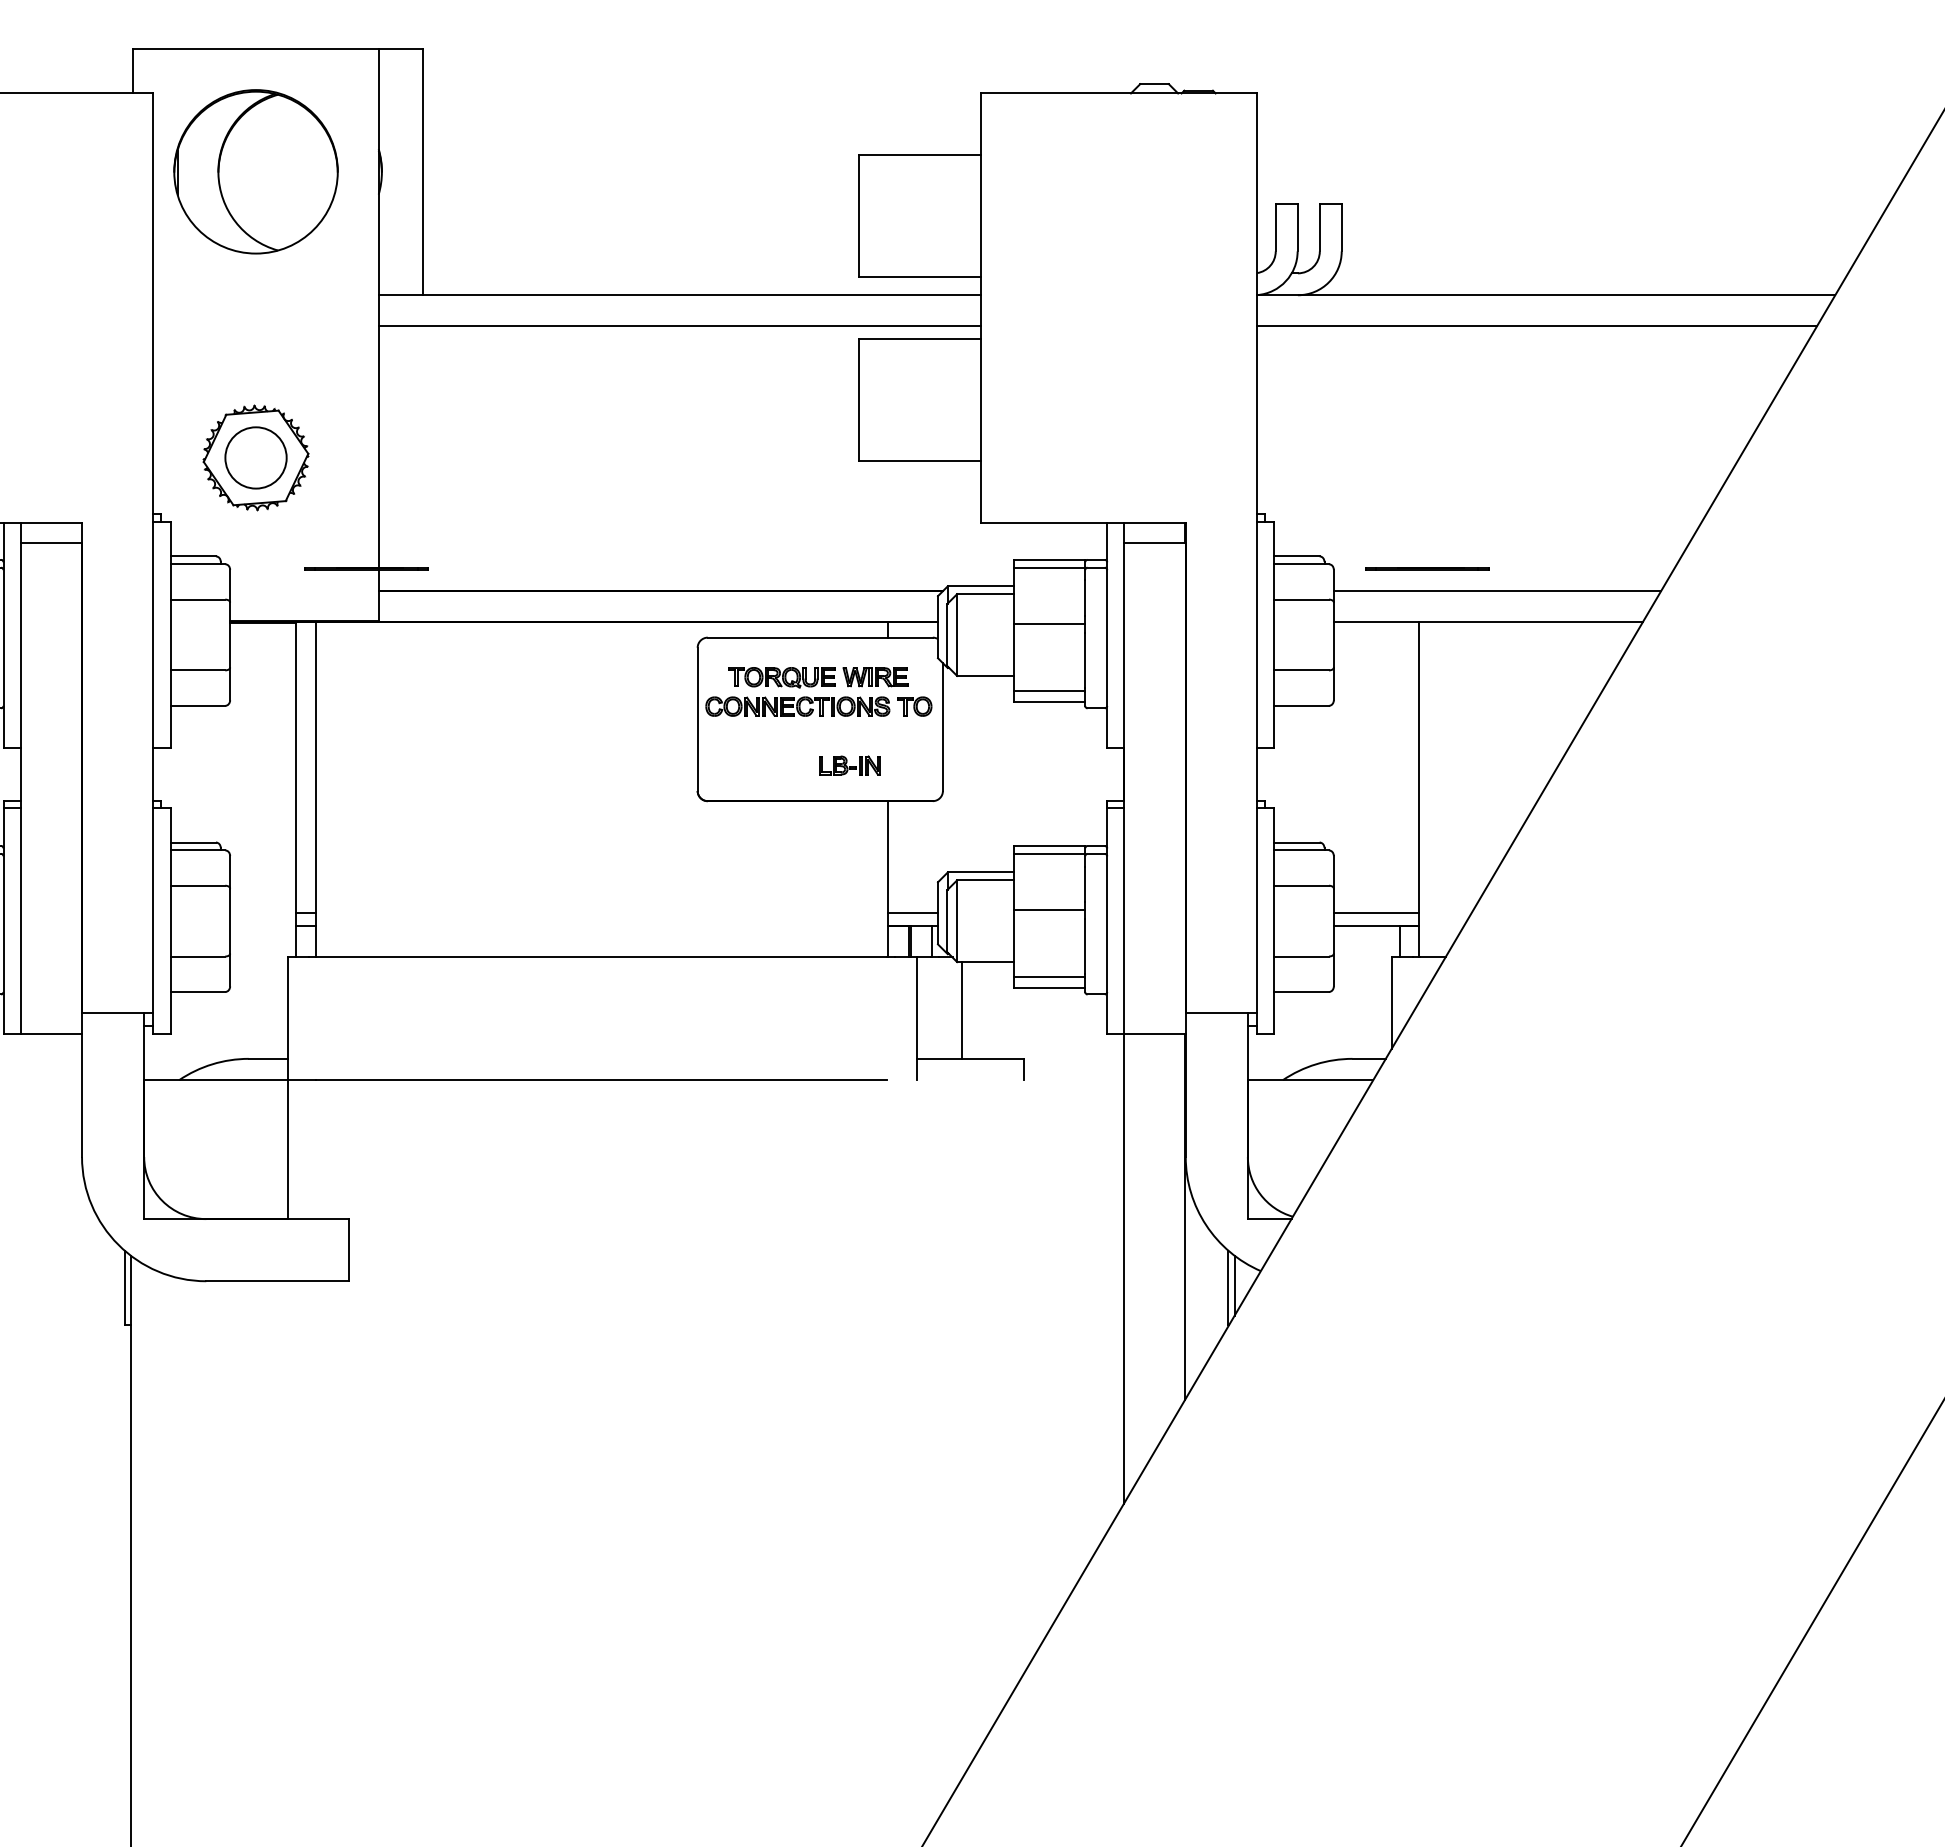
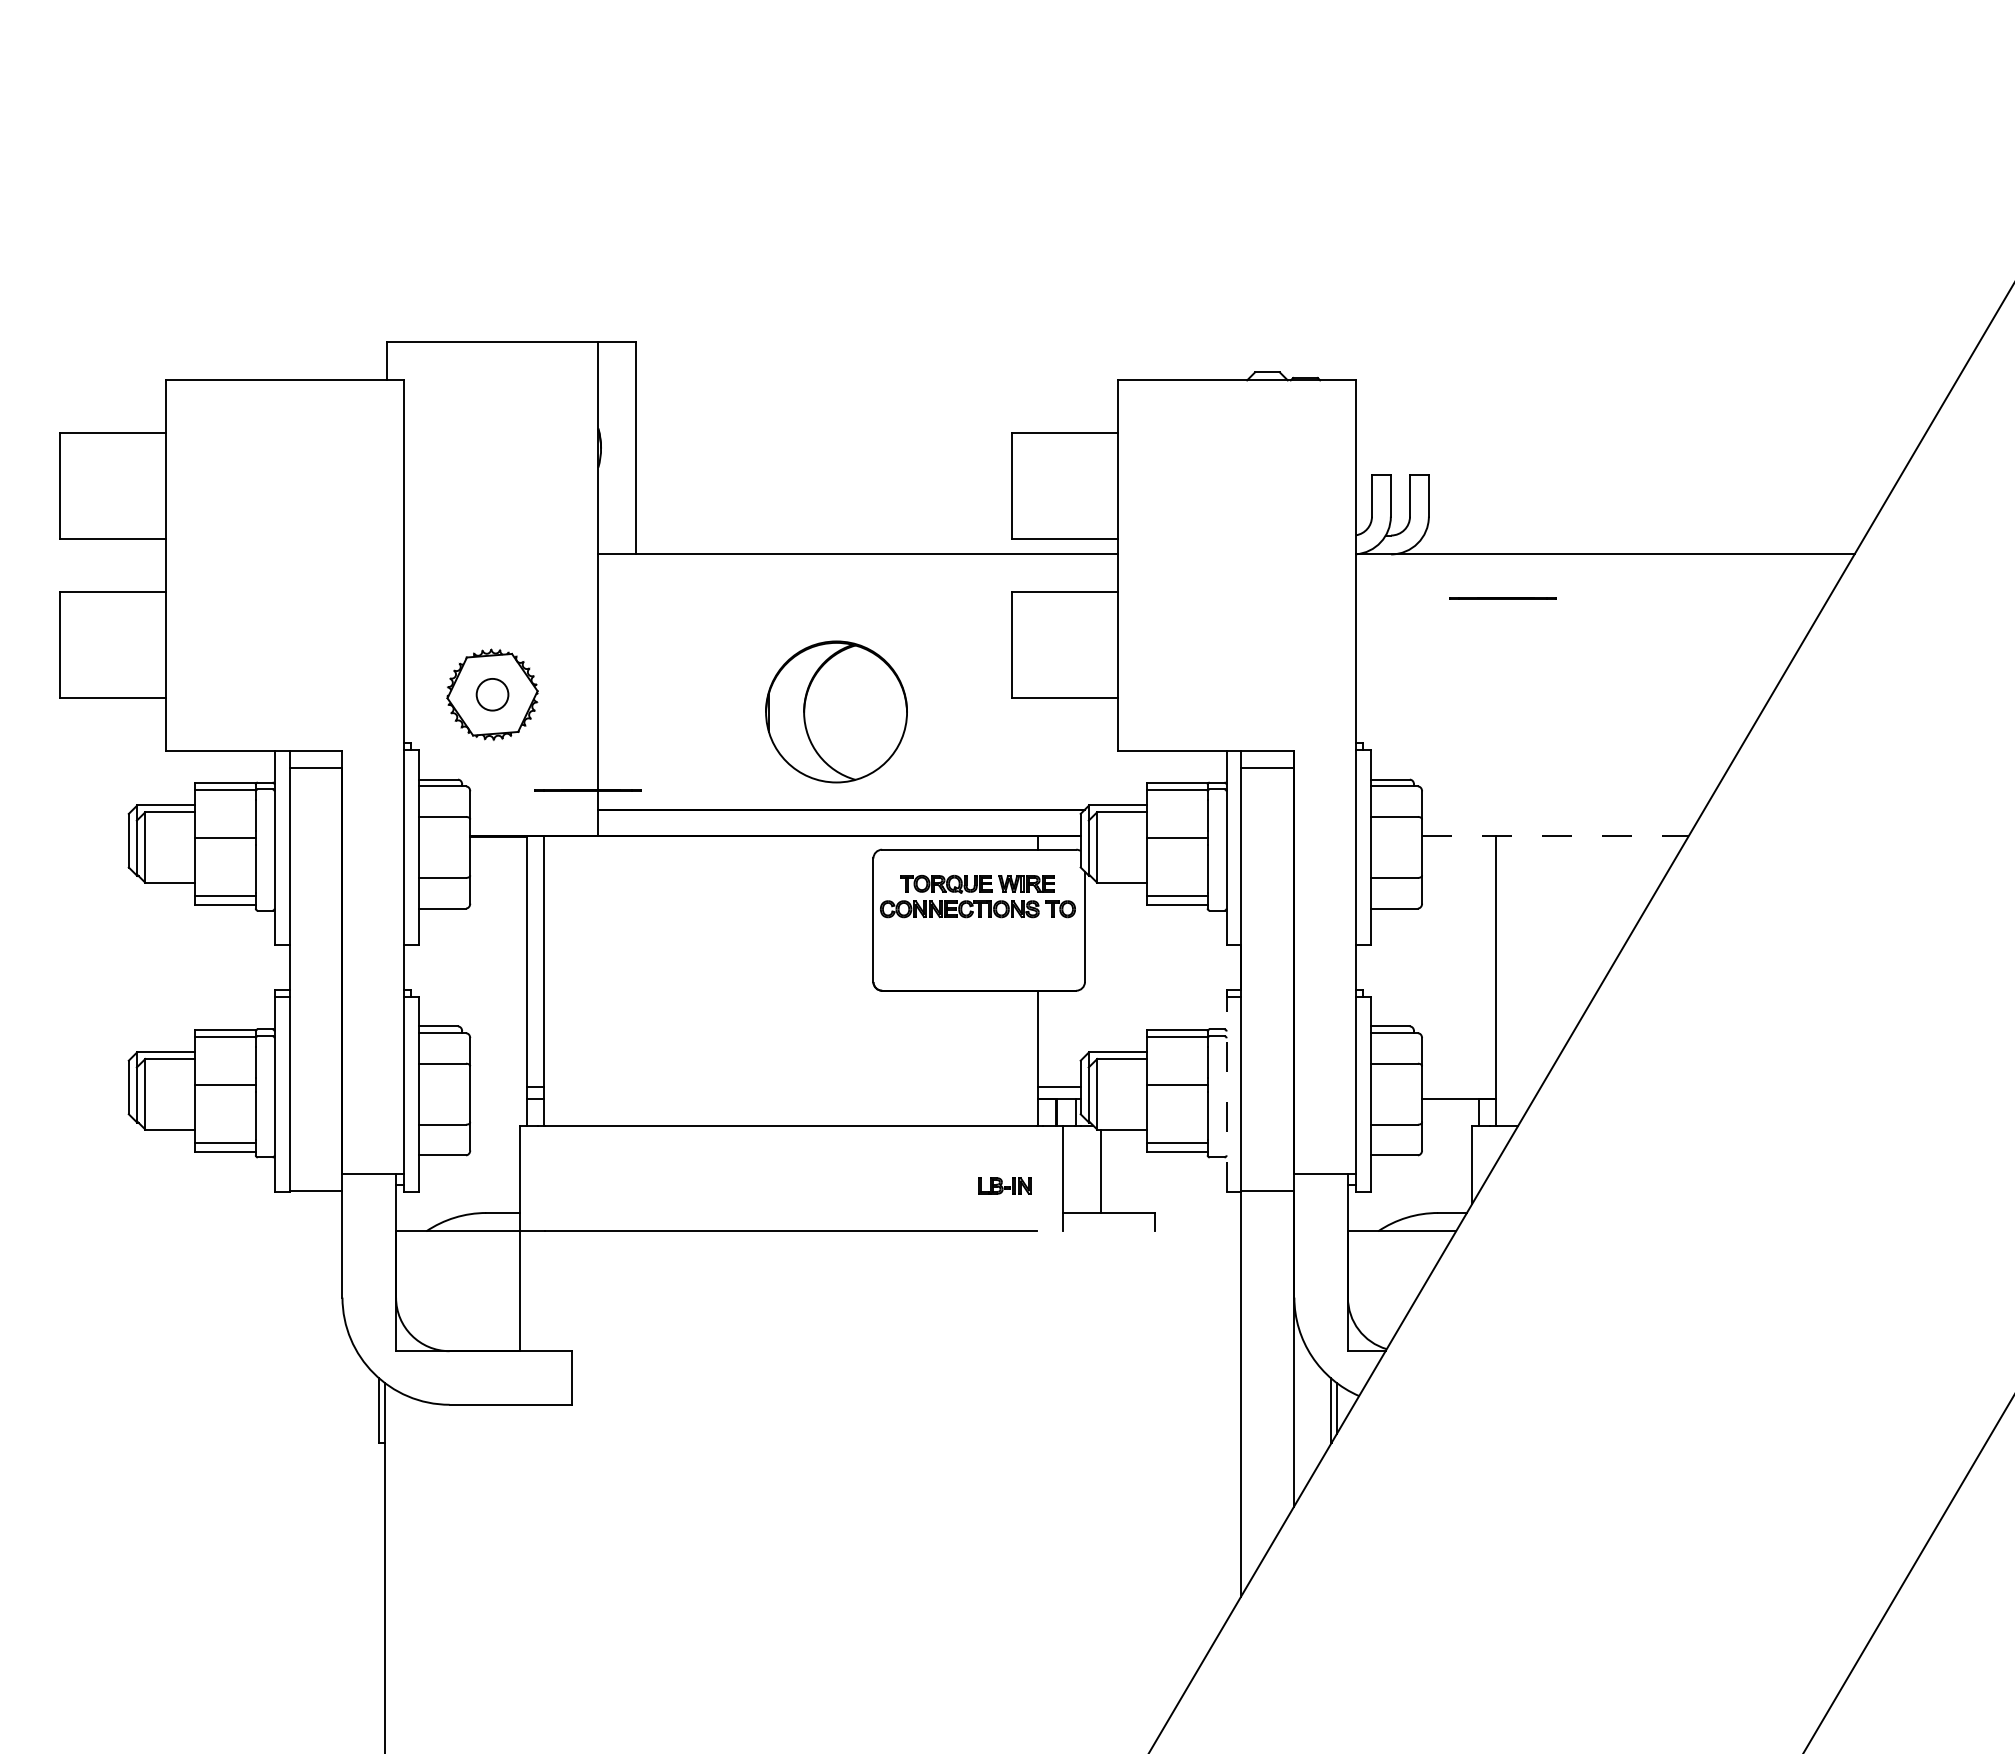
part: (255, 171) -> (836, 711), moved
line: (680, 326) -> (858, 581), removed
line: (1536, 326) -> (1596, 581), removed
circle: (255, 457) -> (492, 694), size x0.6
line: (1427, 568) -> (1502, 598), moved
line: (1497, 591) -> (1563, 809), removed
line: (1488, 622) -> (1555, 836), solid -> dashed
part: (849, 764) -> (1004, 1185), moved
line: (1376, 913) -> (1458, 1087), removed
line: (1107, 920) -> (1226, 1093), solid -> dashed

